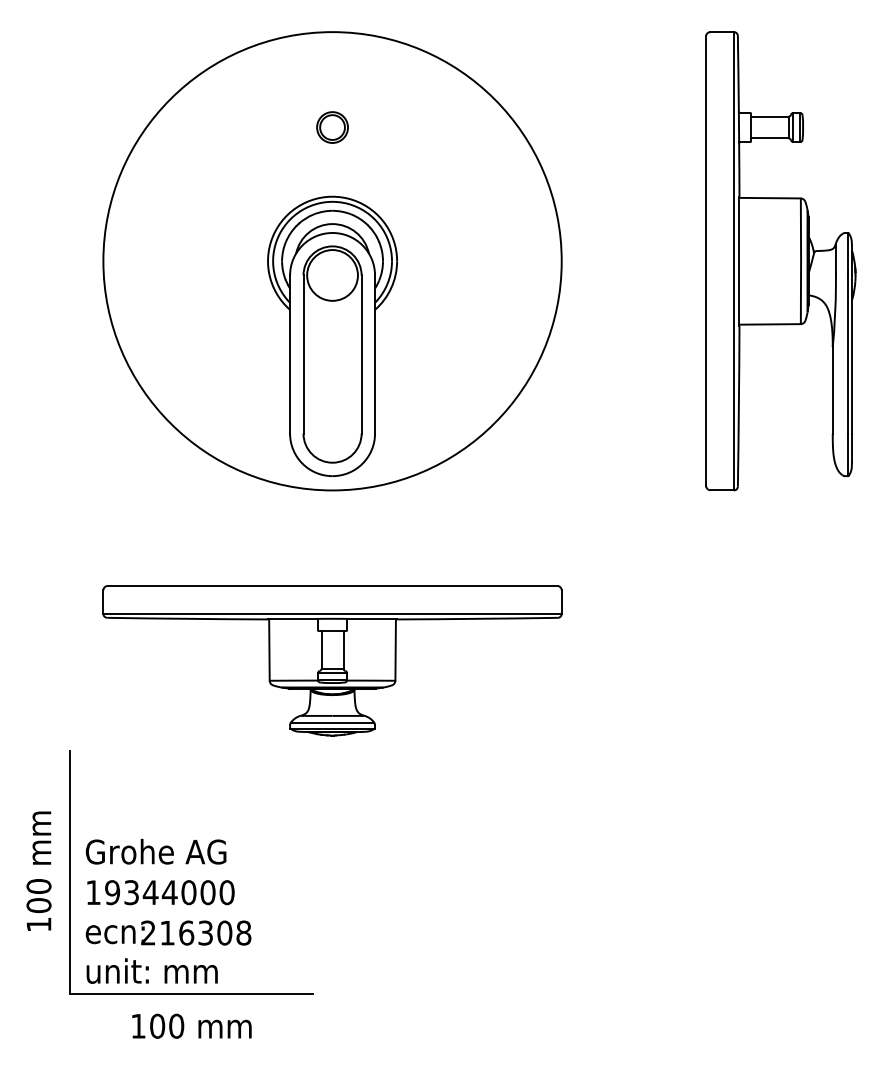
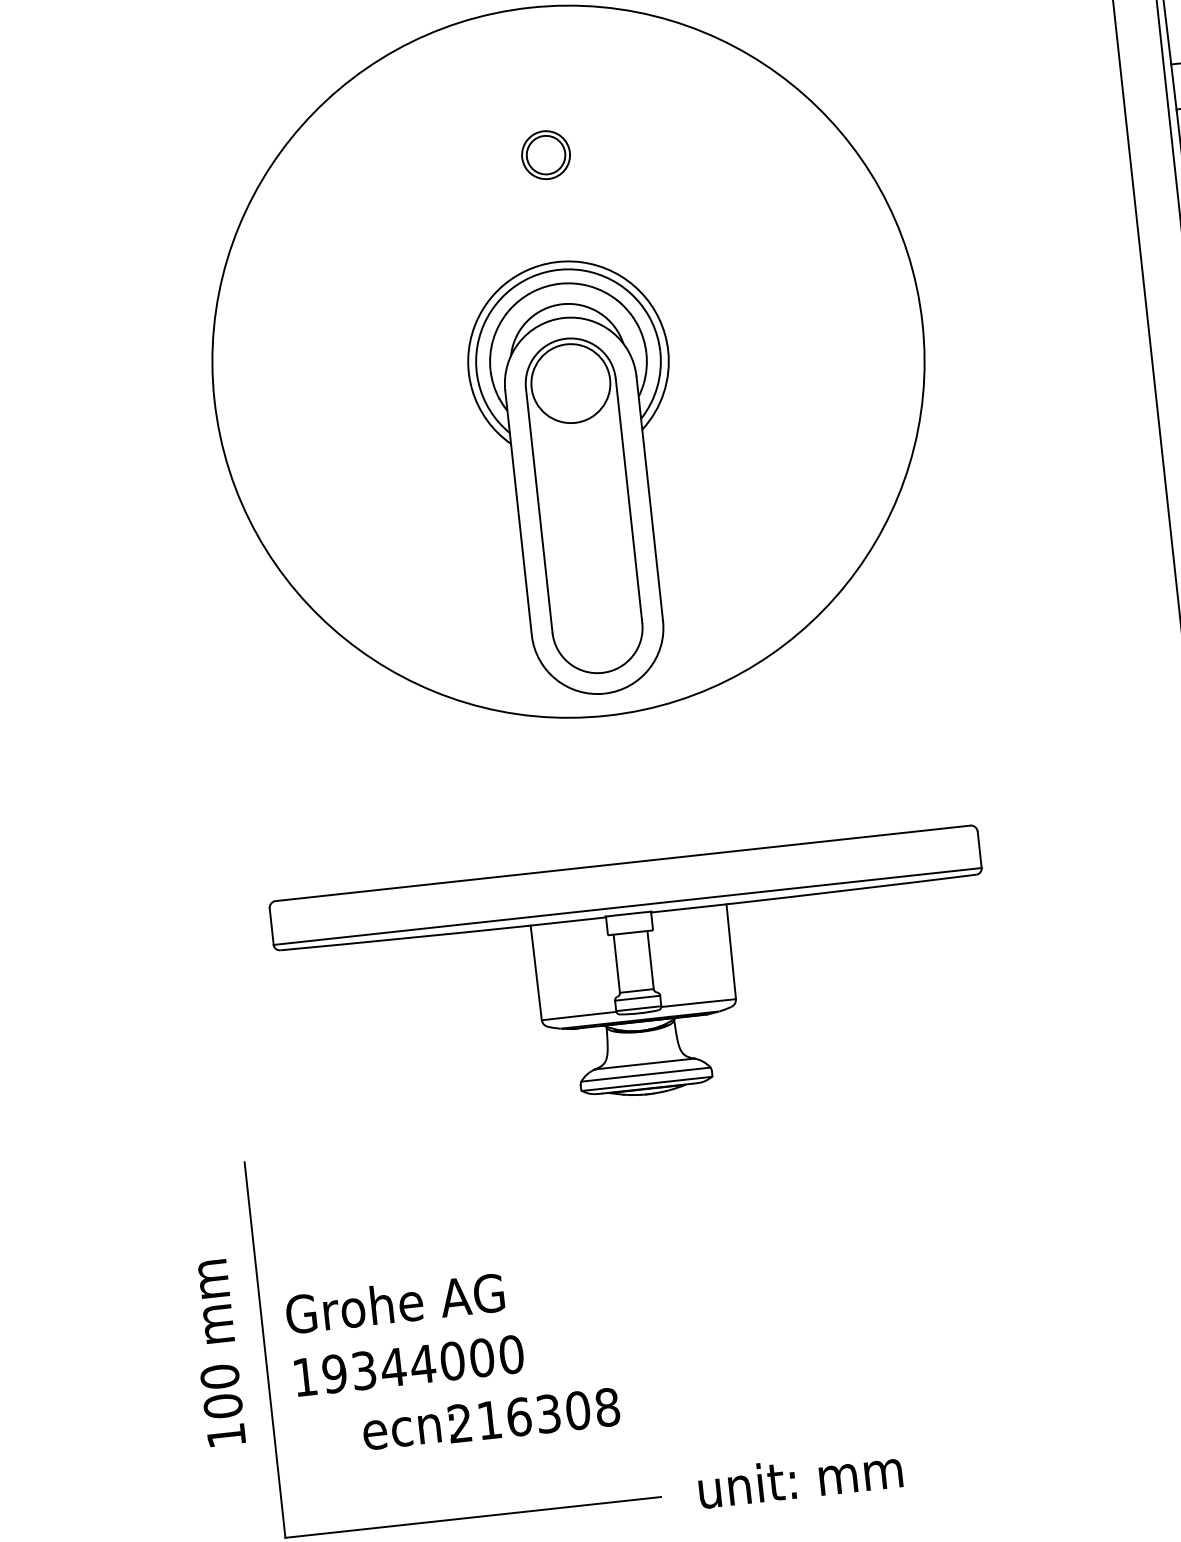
text: (168, 932) -> (491, 1419), moved
text: (151, 970) -> (799, 1477), moved

